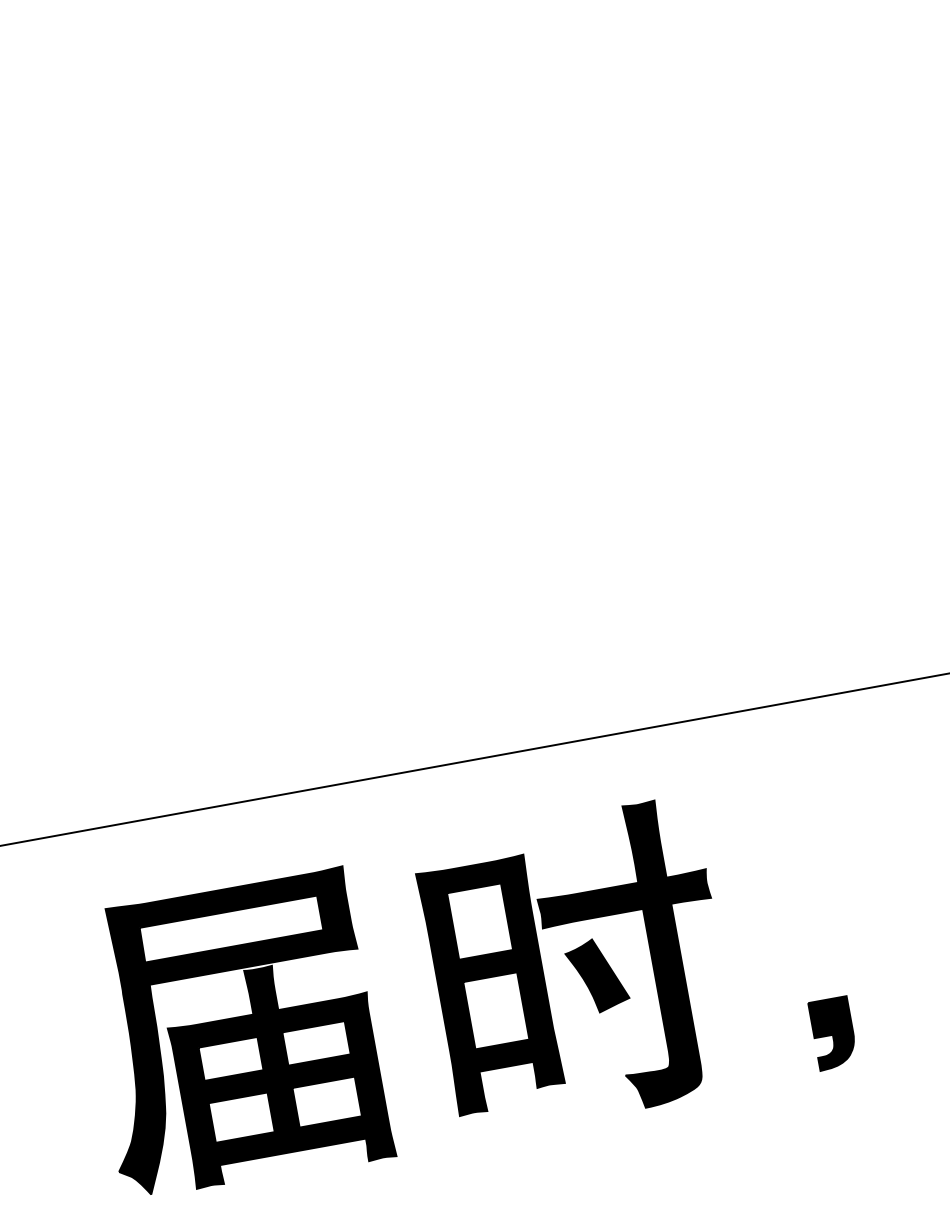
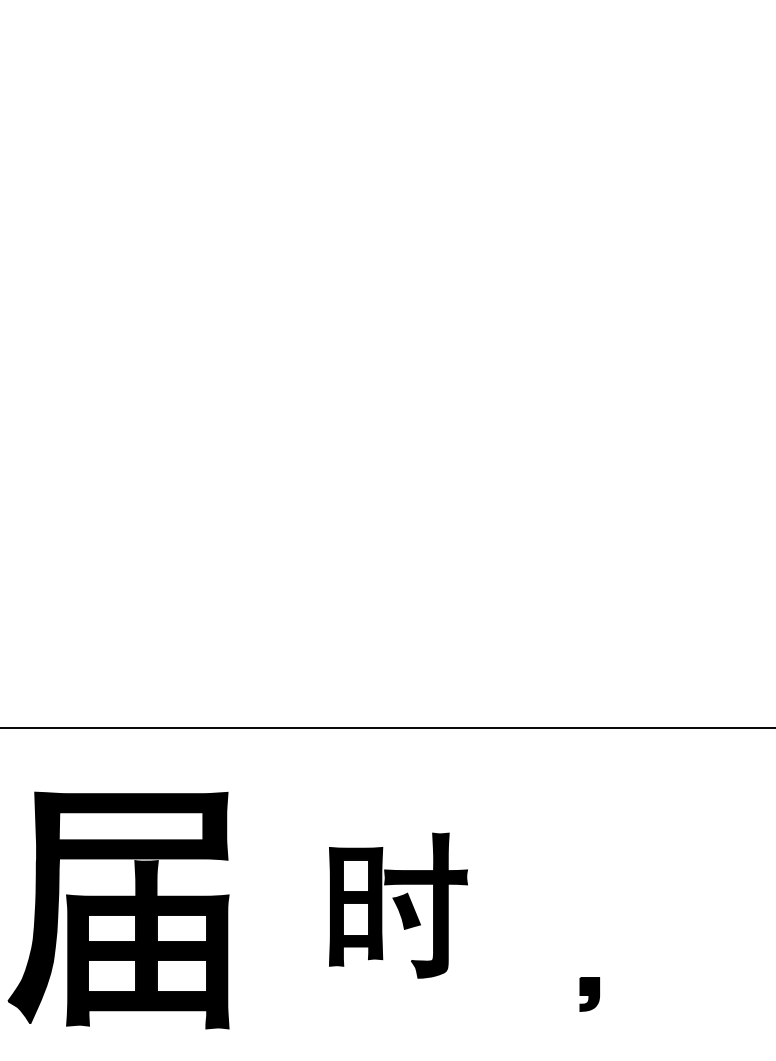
part: (578, 966) -> (398, 905), size x0.6
part: (833, 1033) -> (589, 994), size x0.6

